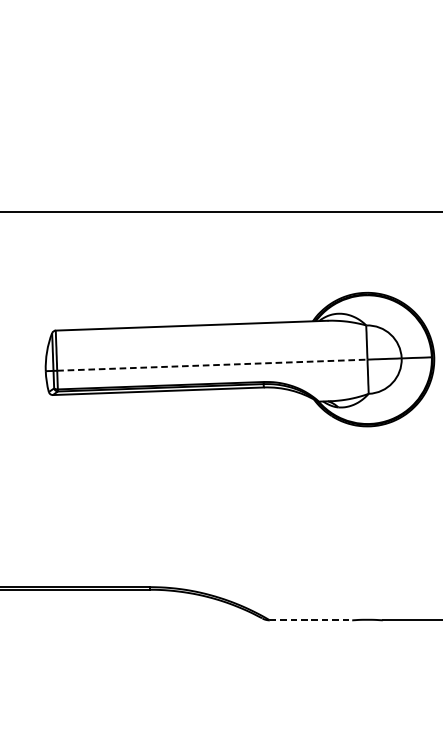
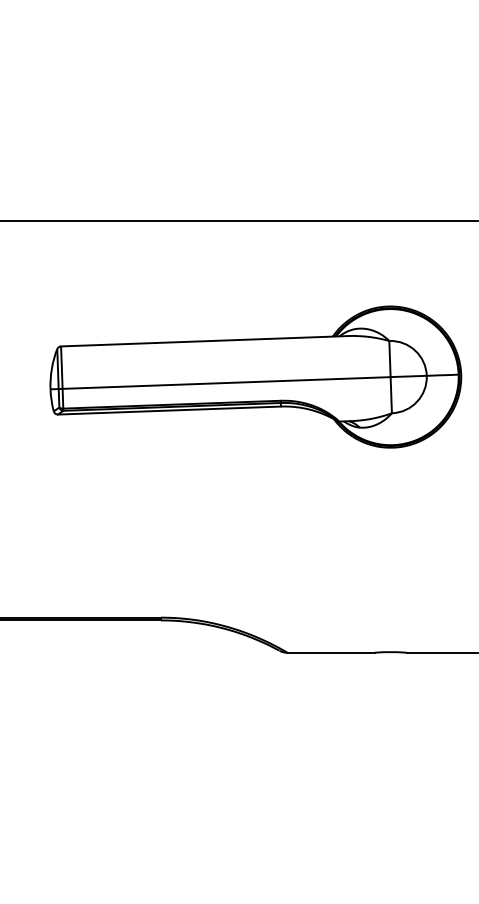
line: (213, 364) -> (227, 382), dashed -> solid
line: (310, 620) -> (330, 652), dashed -> solid

